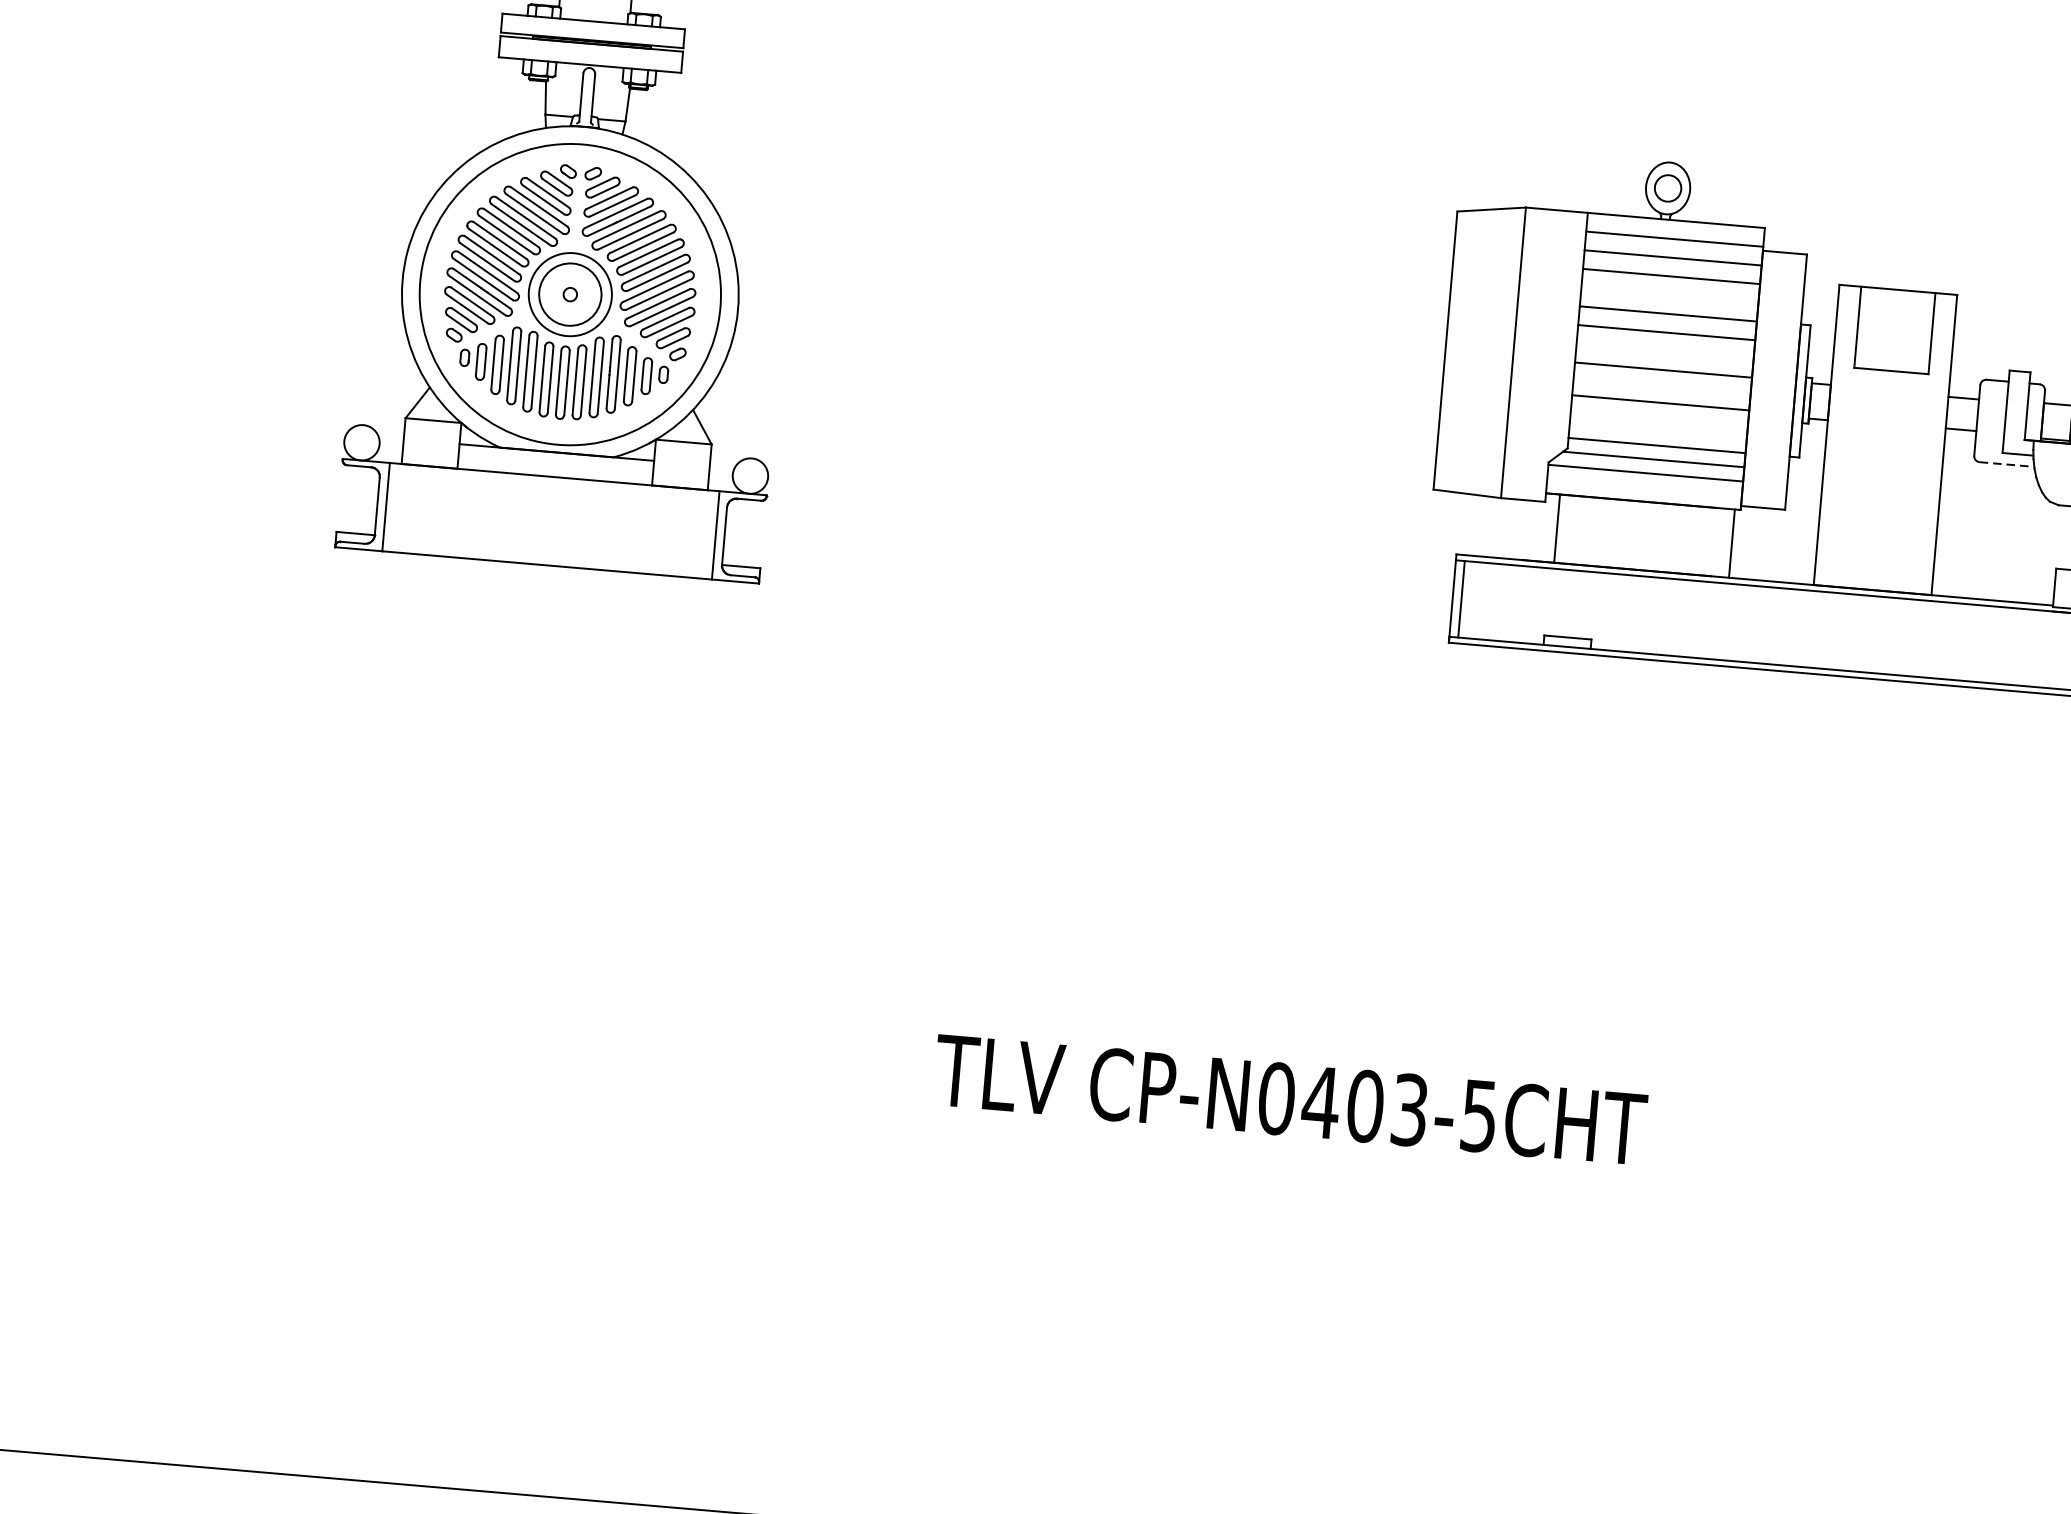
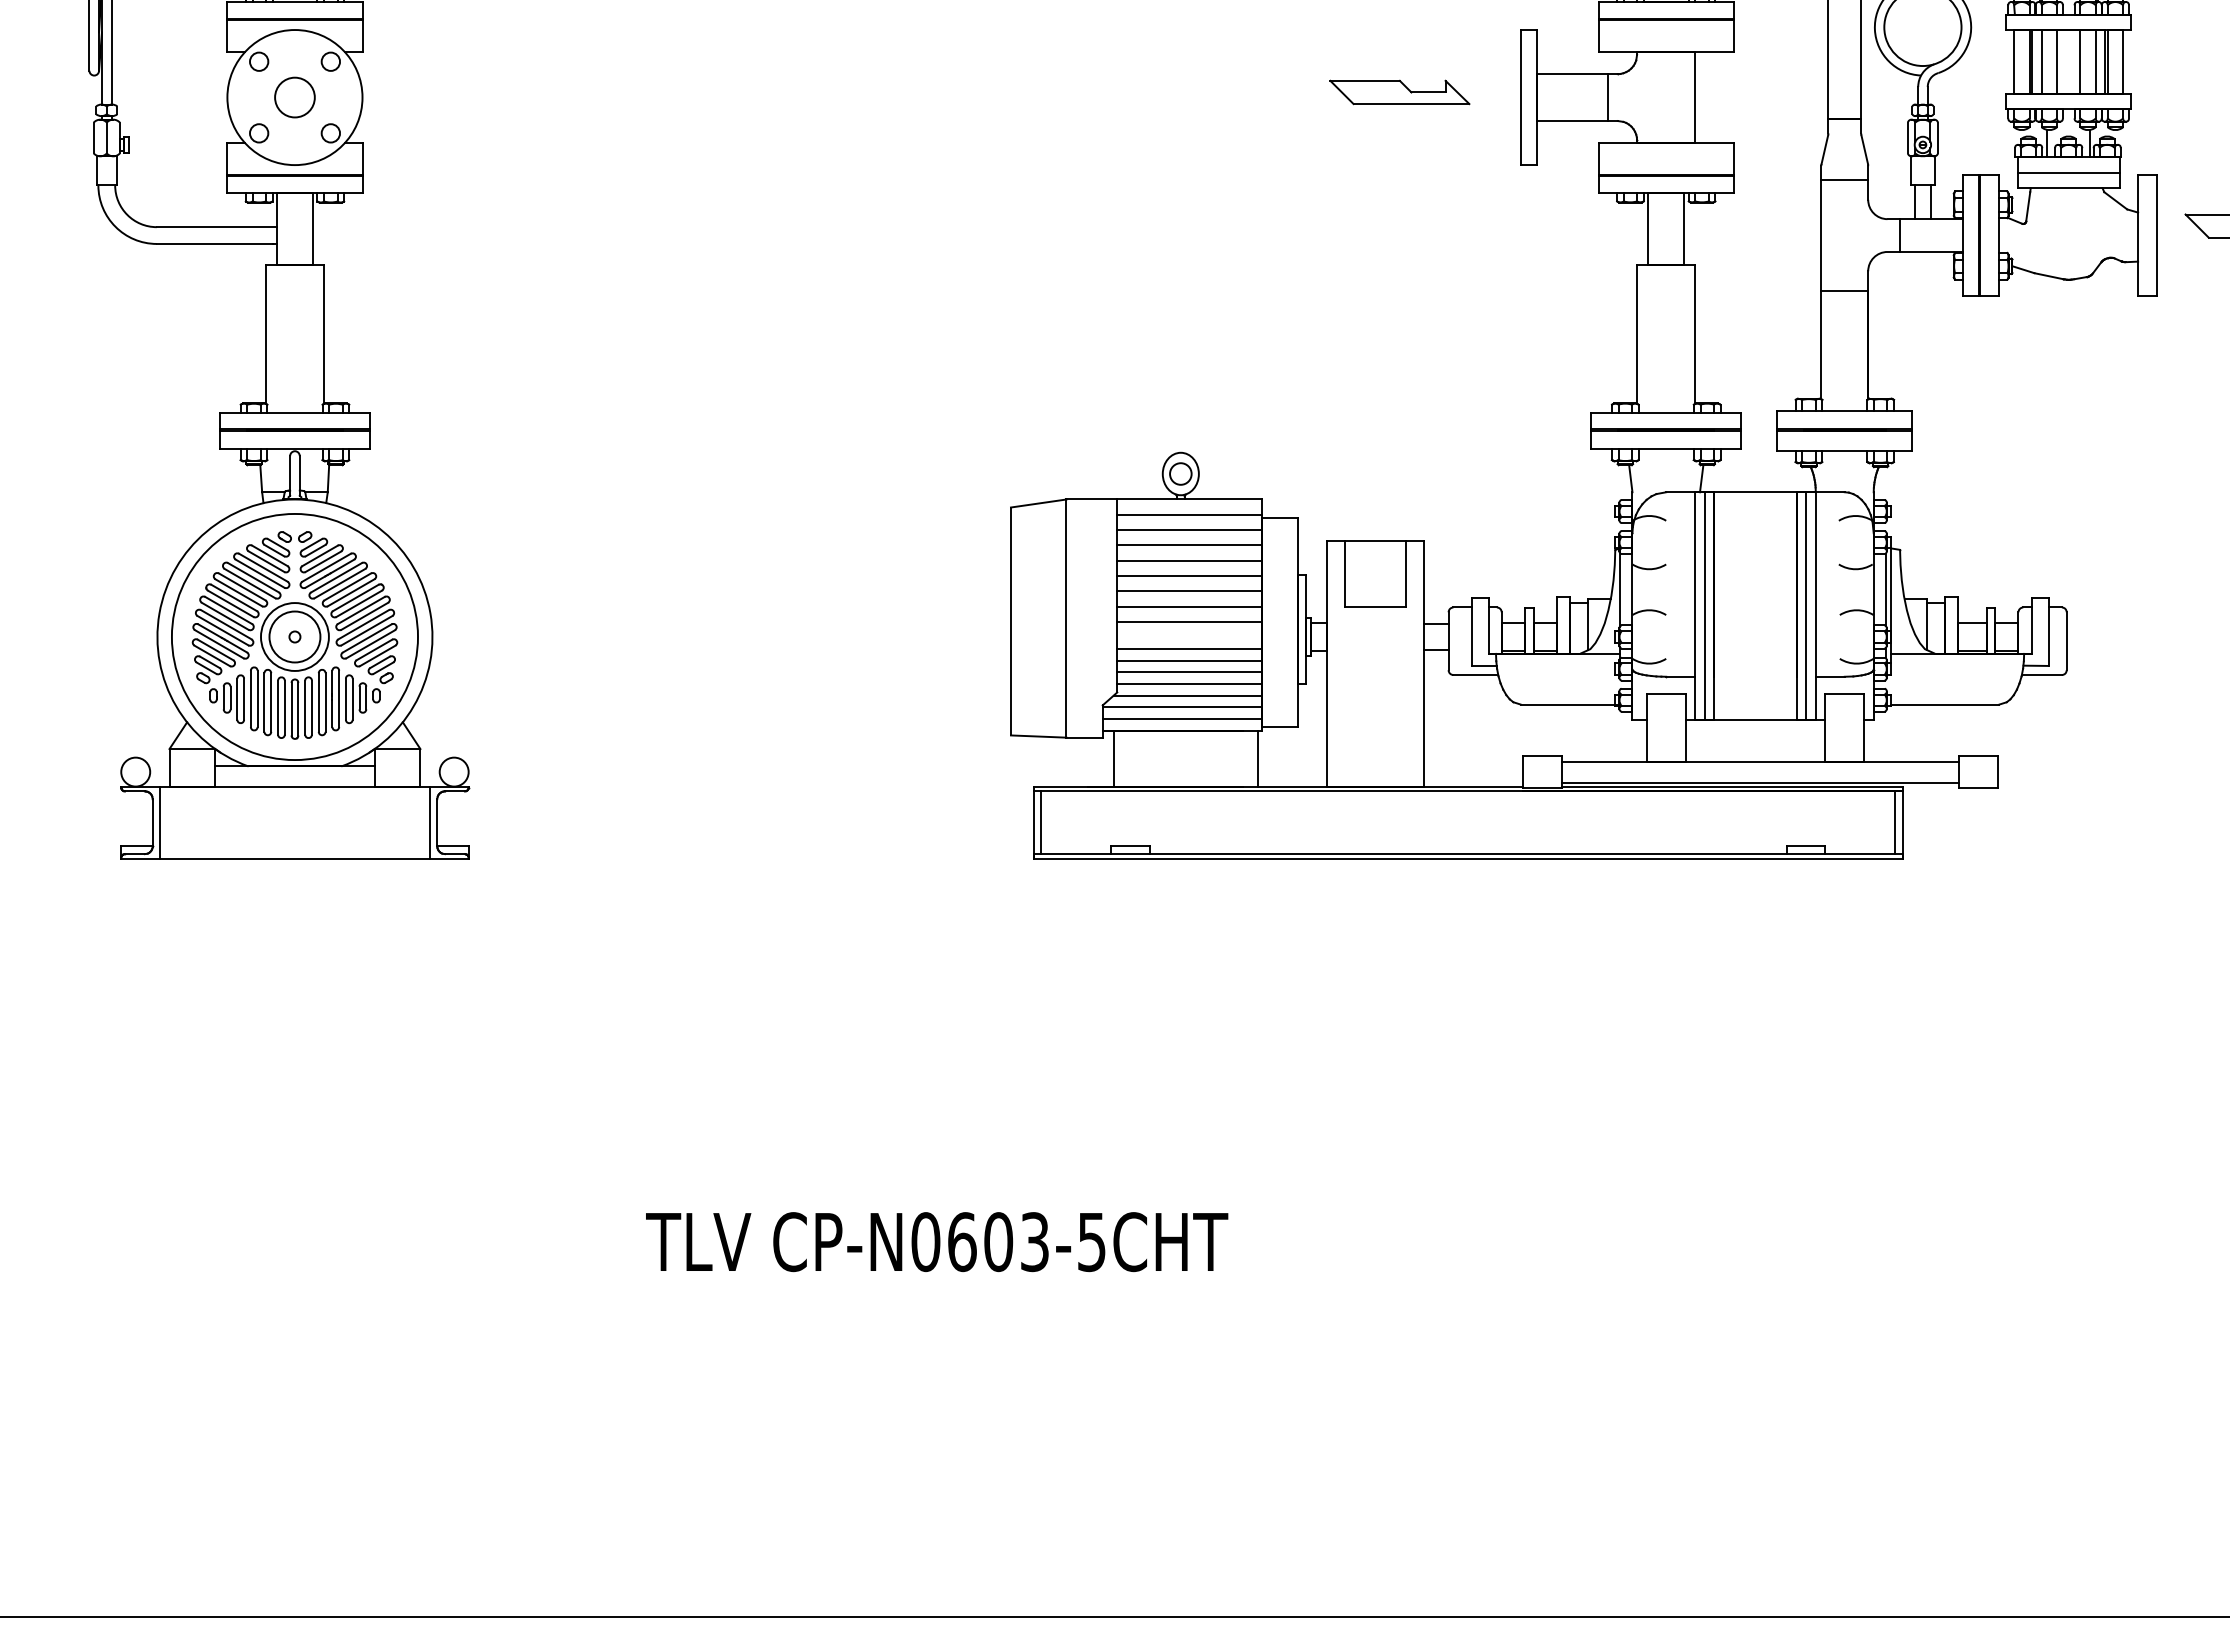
line: (1669, 294) -> (1189, 560), added
line: (1664, 350) -> (1189, 606), added
line: (1659, 416) -> (1189, 660), added
line: (1657, 431) -> (1189, 672), added
line: (2006, 465) -> (1475, 675), dashed -> solid
line: (1644, 486) -> (1182, 718), added
text: (1321, 1103) -> (962, 1242), CP-N0403-5CHT -> CP-N0603-5CHT

